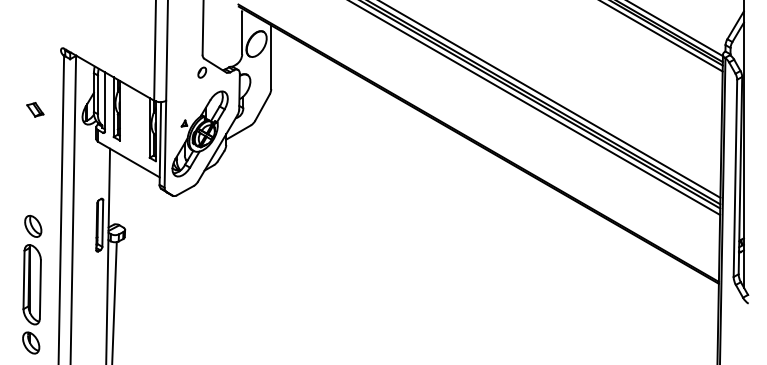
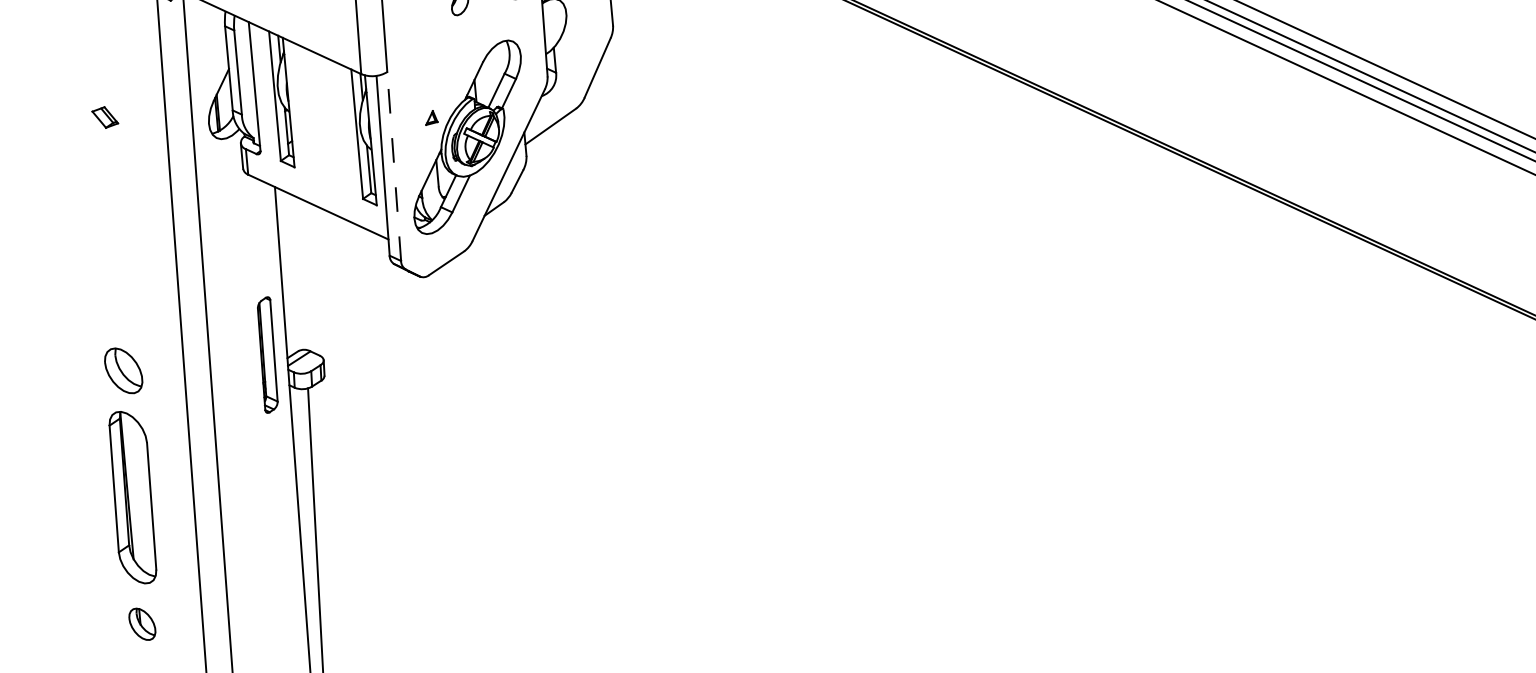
part: (35, 109) -> (105, 116), size x0.7
line: (165, 143) -> (394, 164), solid -> dashed
part: (31, 342) -> (142, 623), size x0.7

